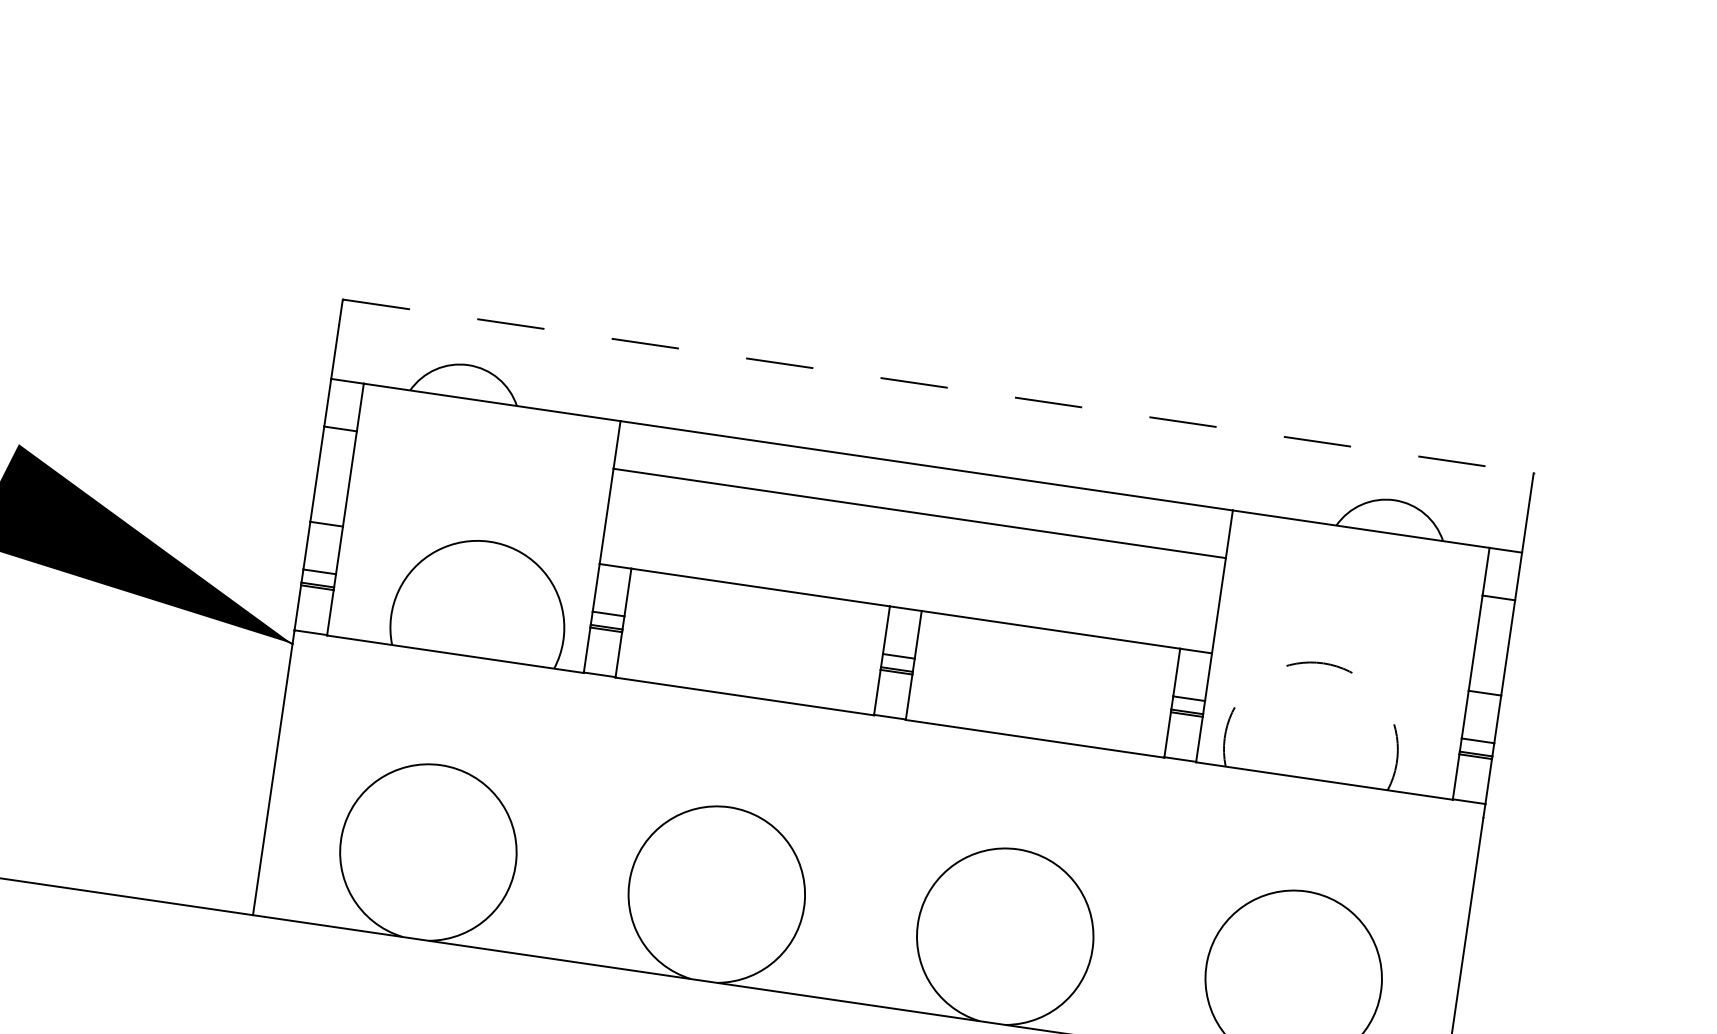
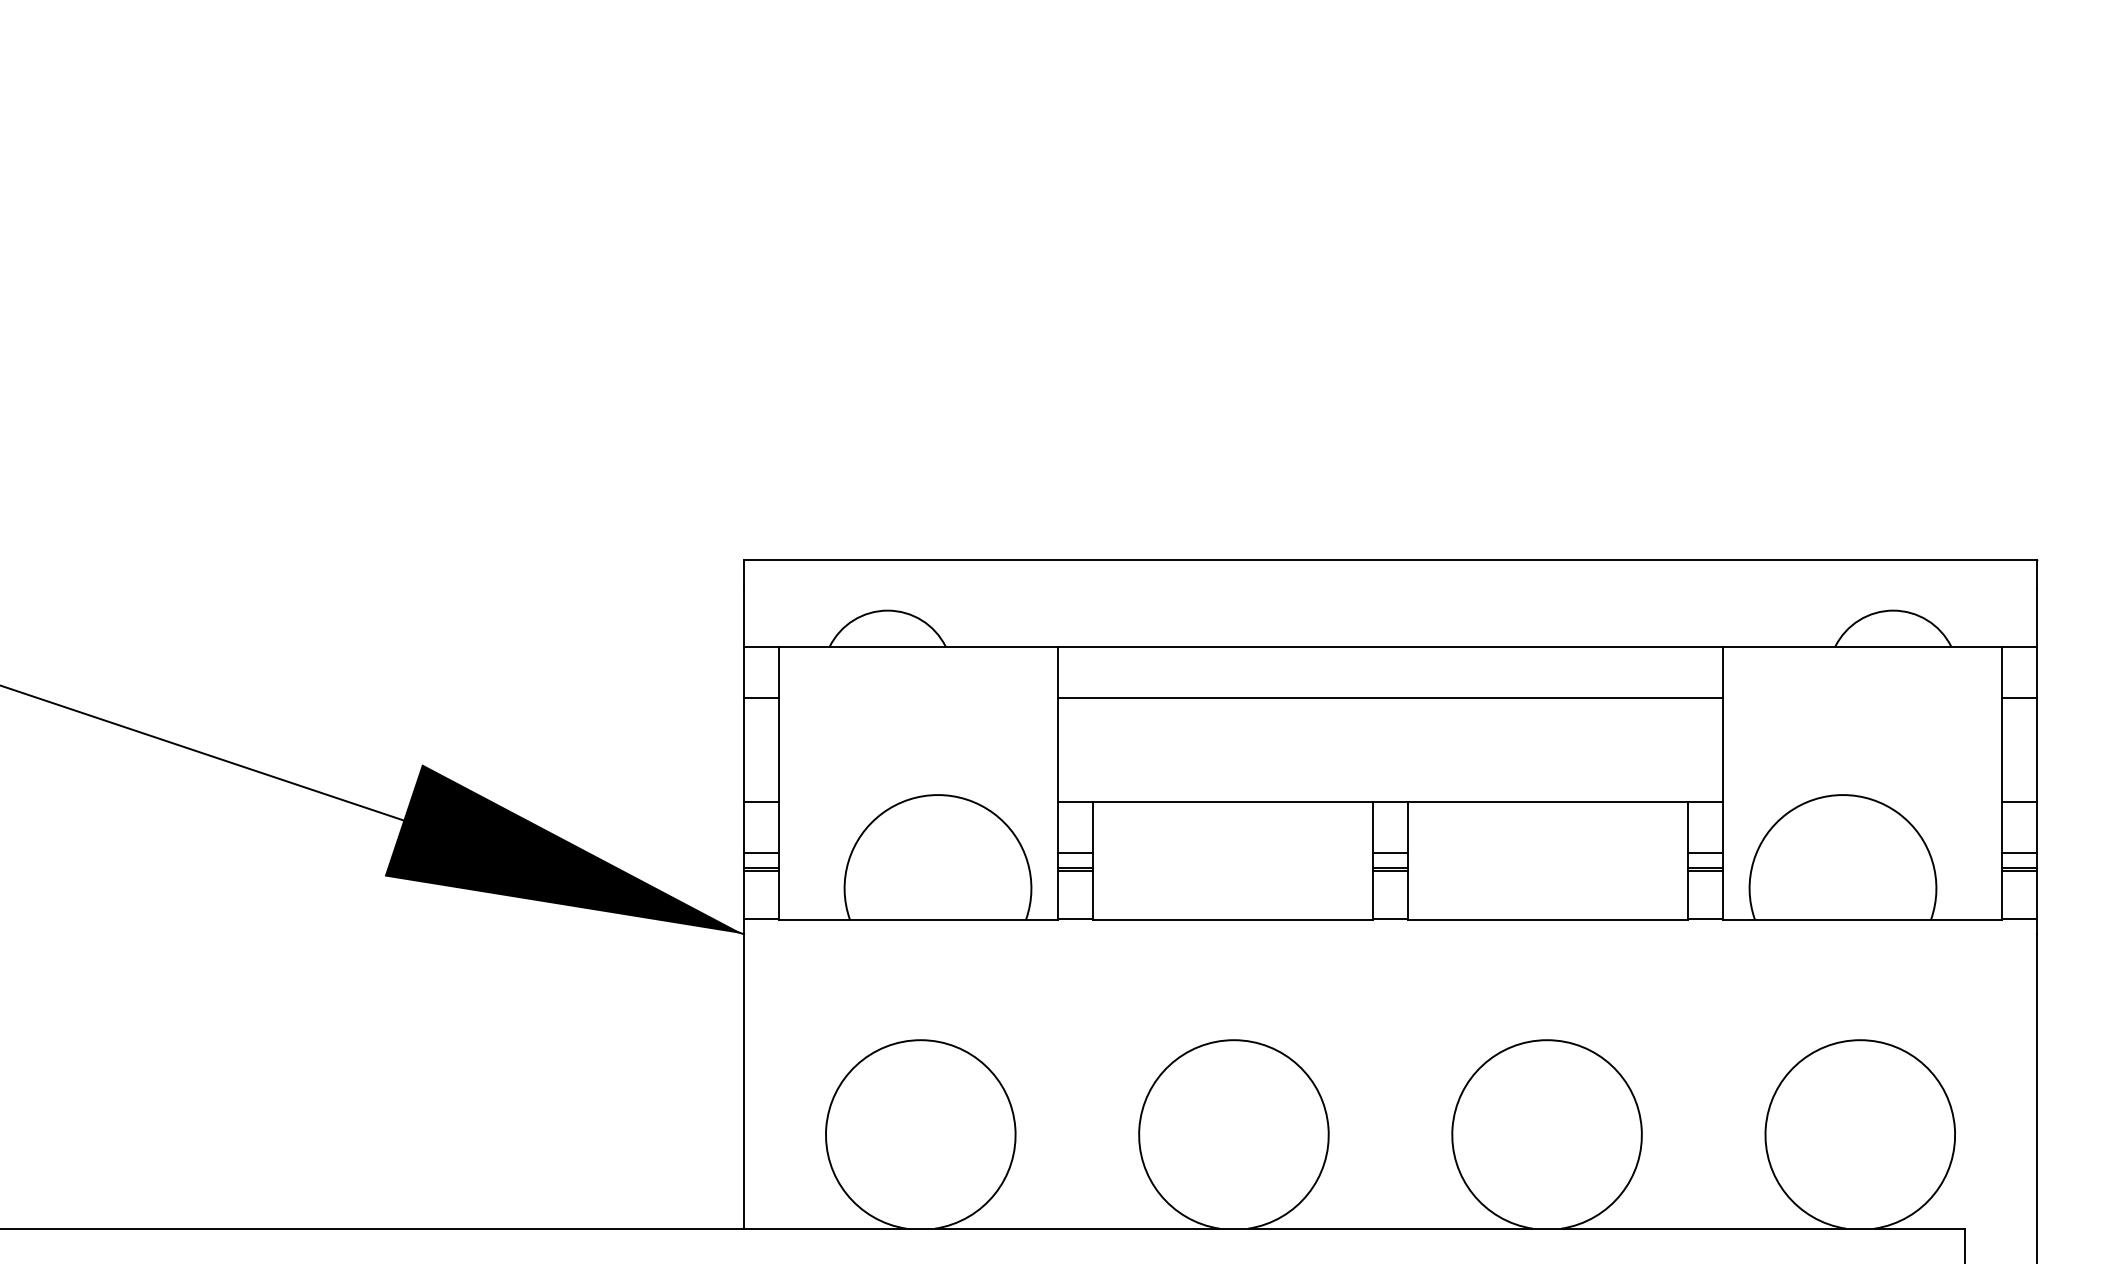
line: (939, 386) -> (1391, 560), dashed -> solid
arc: (1323, 663) -> (1843, 795), dashed -> solid

